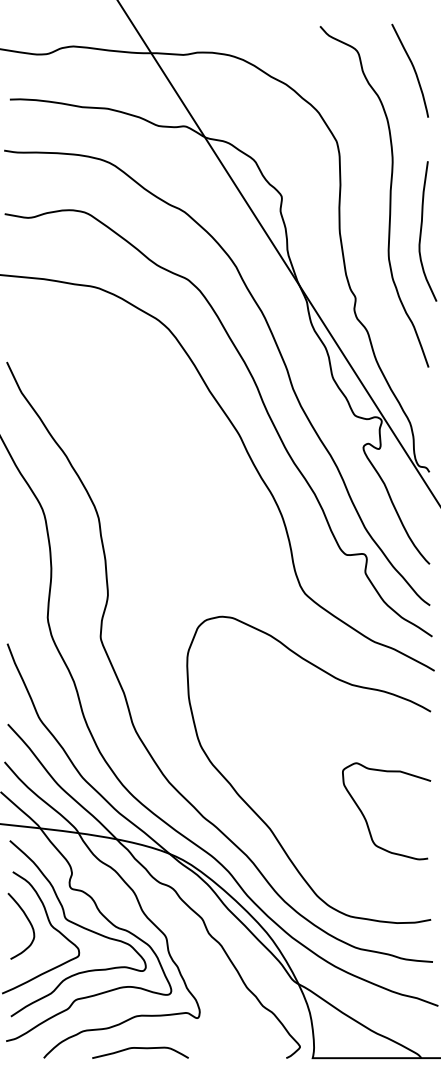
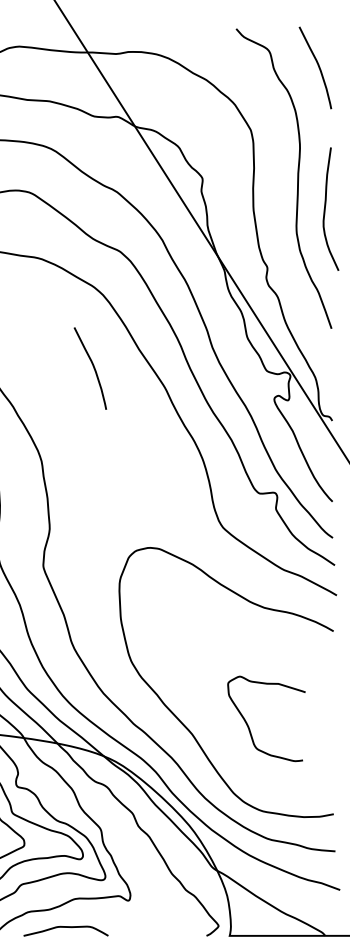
curve: (157, 412) -> (93, 368), added
curve: (367, 821) -> (249, 727), moved
curve: (140, 1048) -> (66, 927), moved

